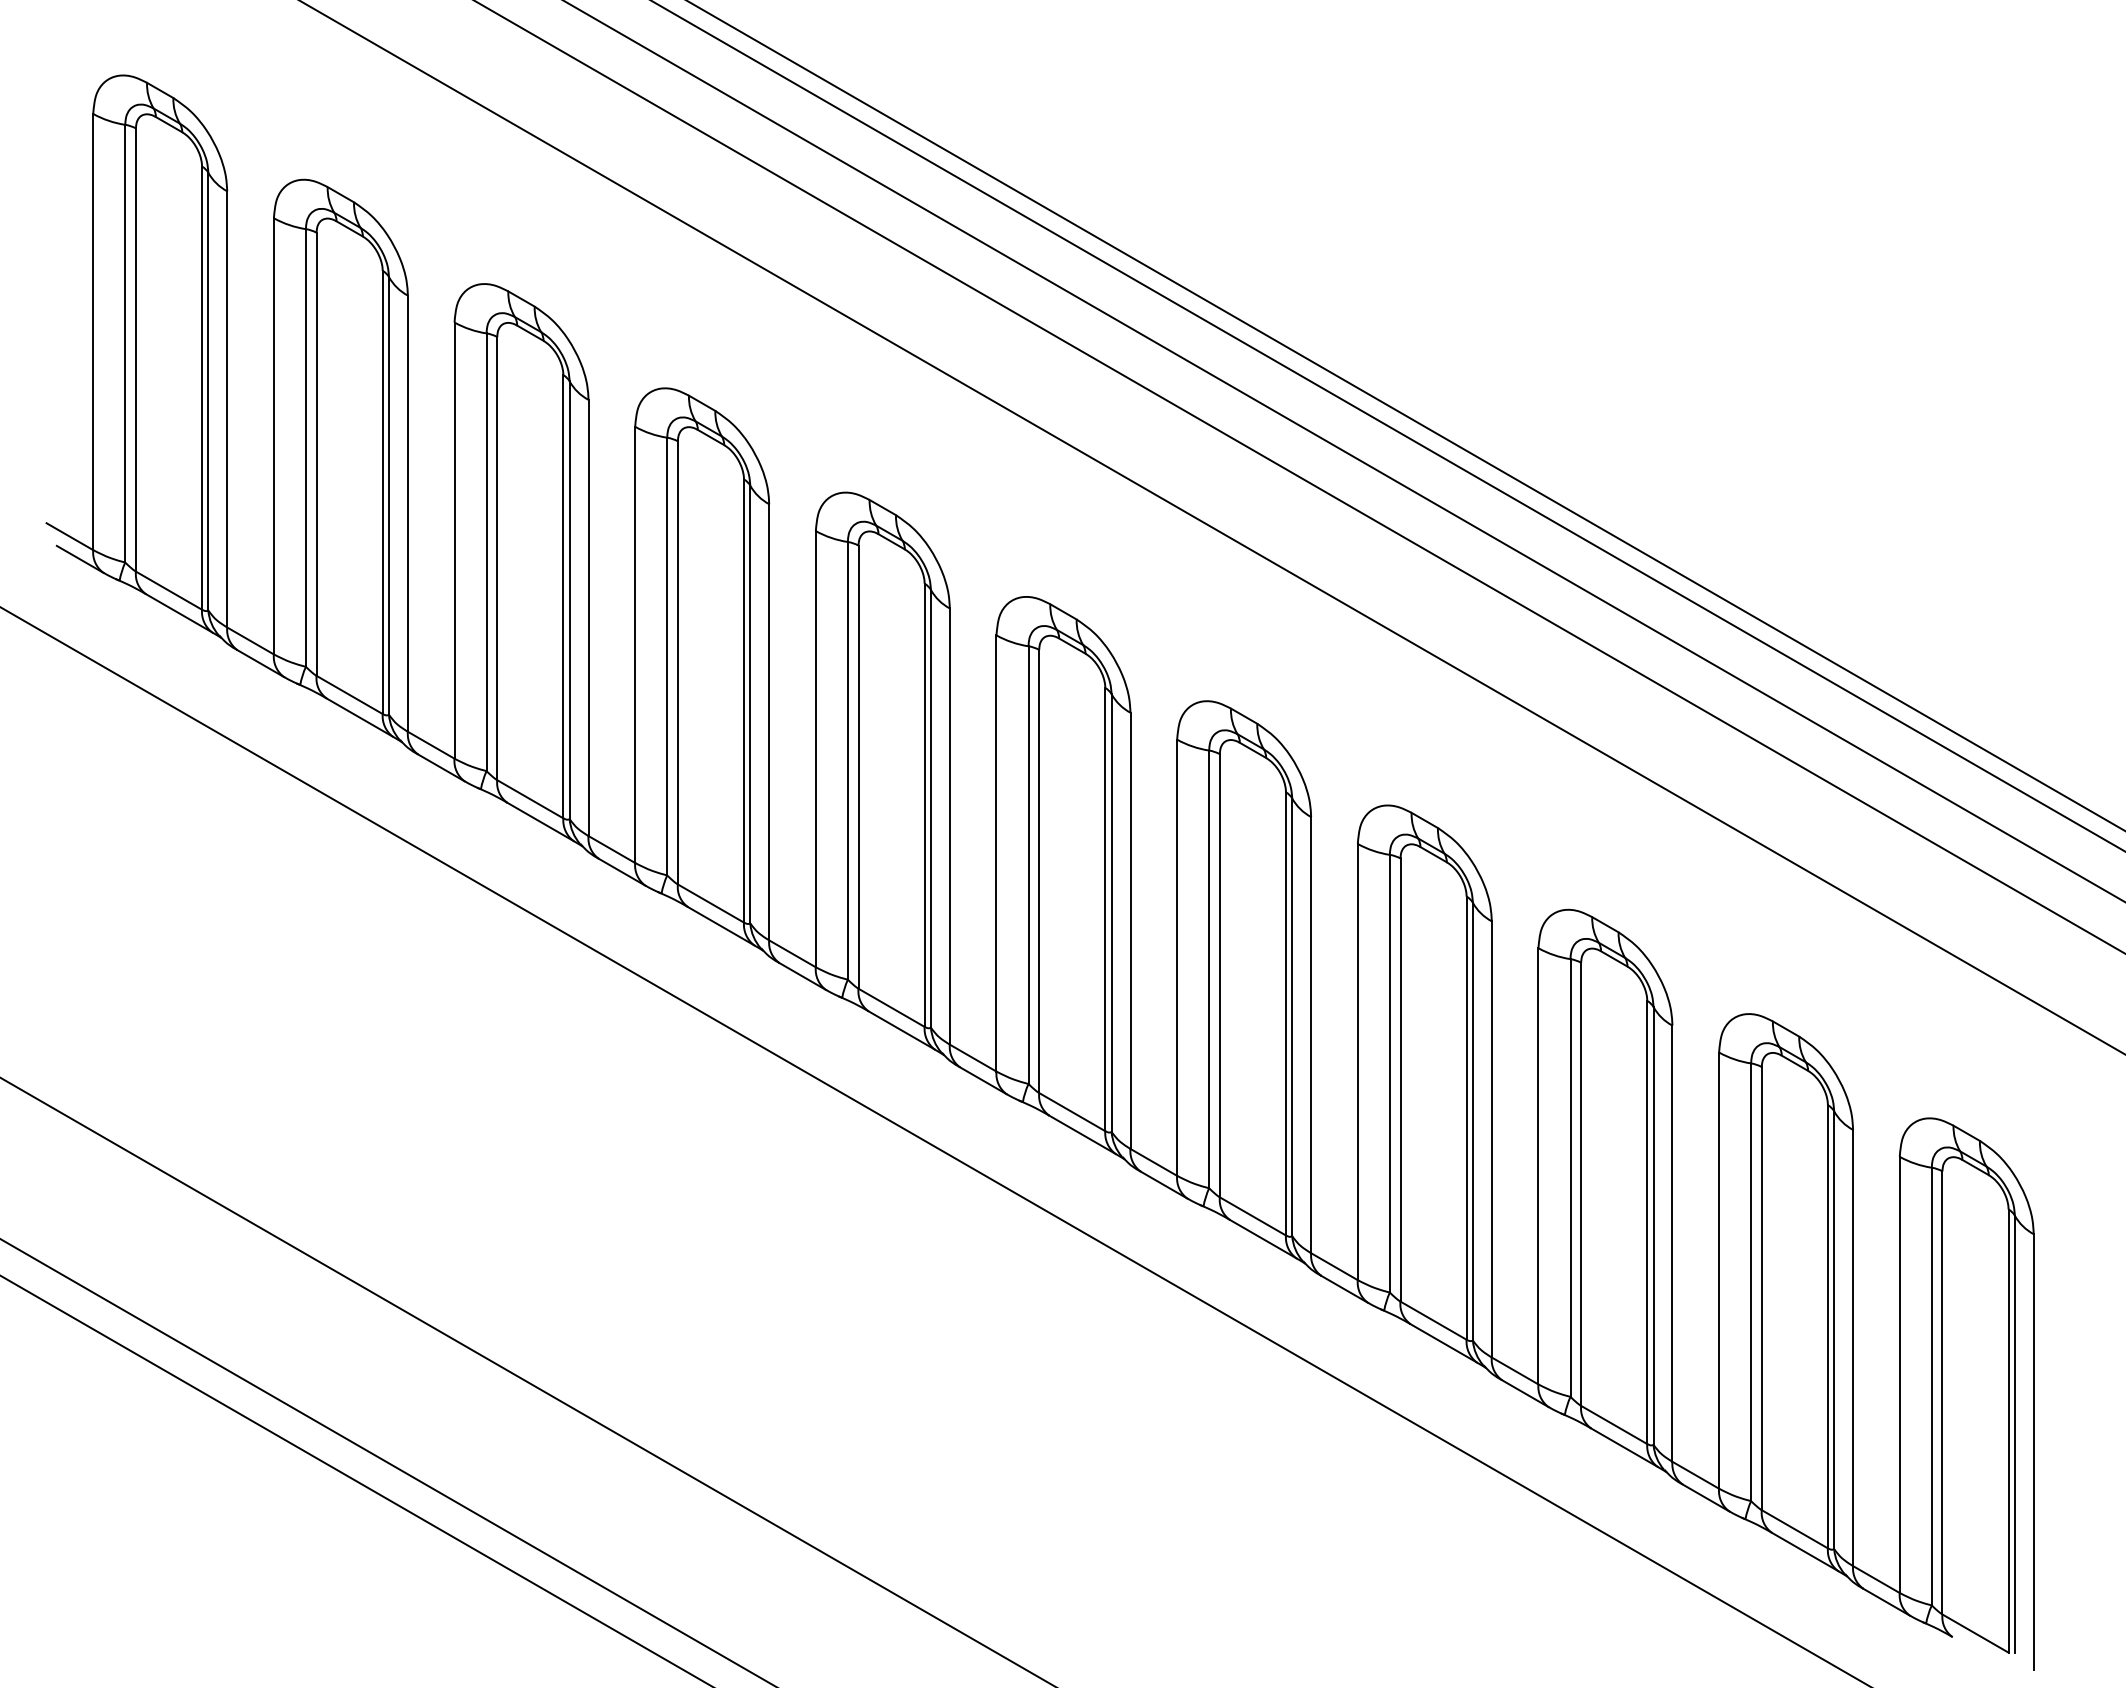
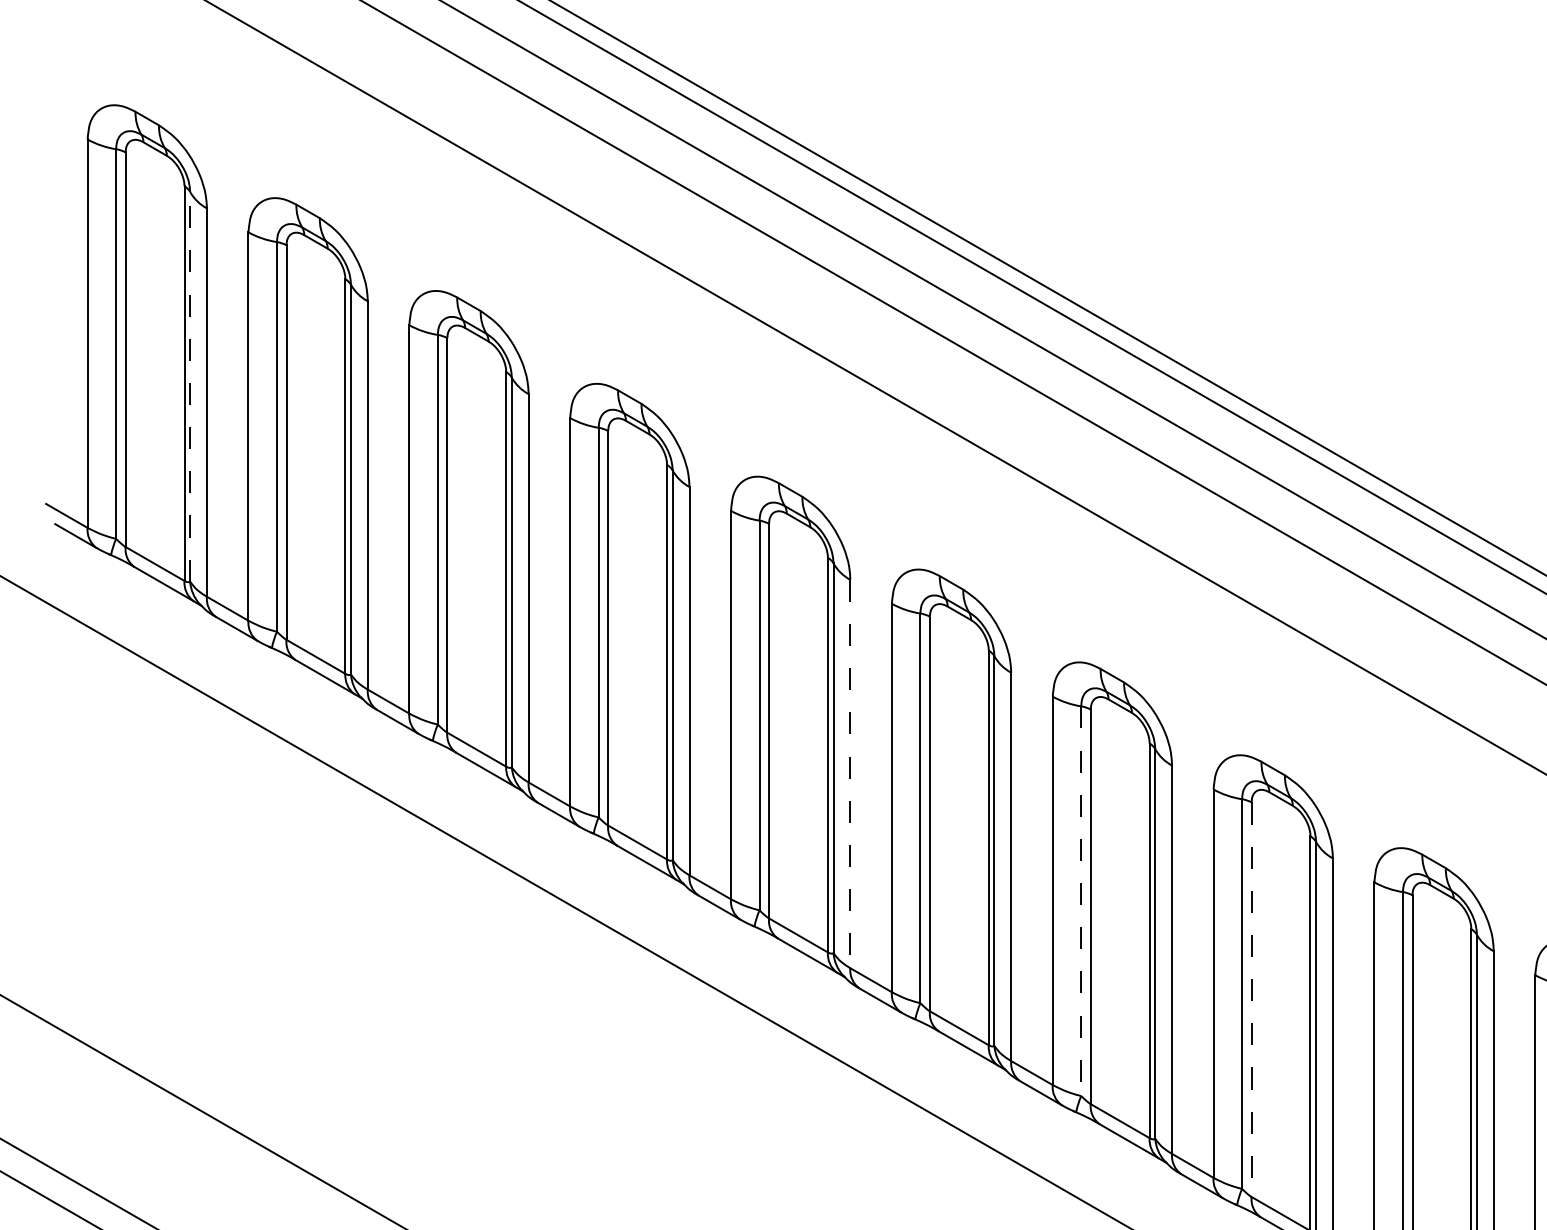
line: (208, 391) -> (190, 386), solid -> dashed
line: (949, 827) -> (850, 774), solid -> dashed
line: (1209, 969) -> (1081, 901), solid -> dashed
line: (1400, 1080) -> (1251, 1000), solid -> dashed

